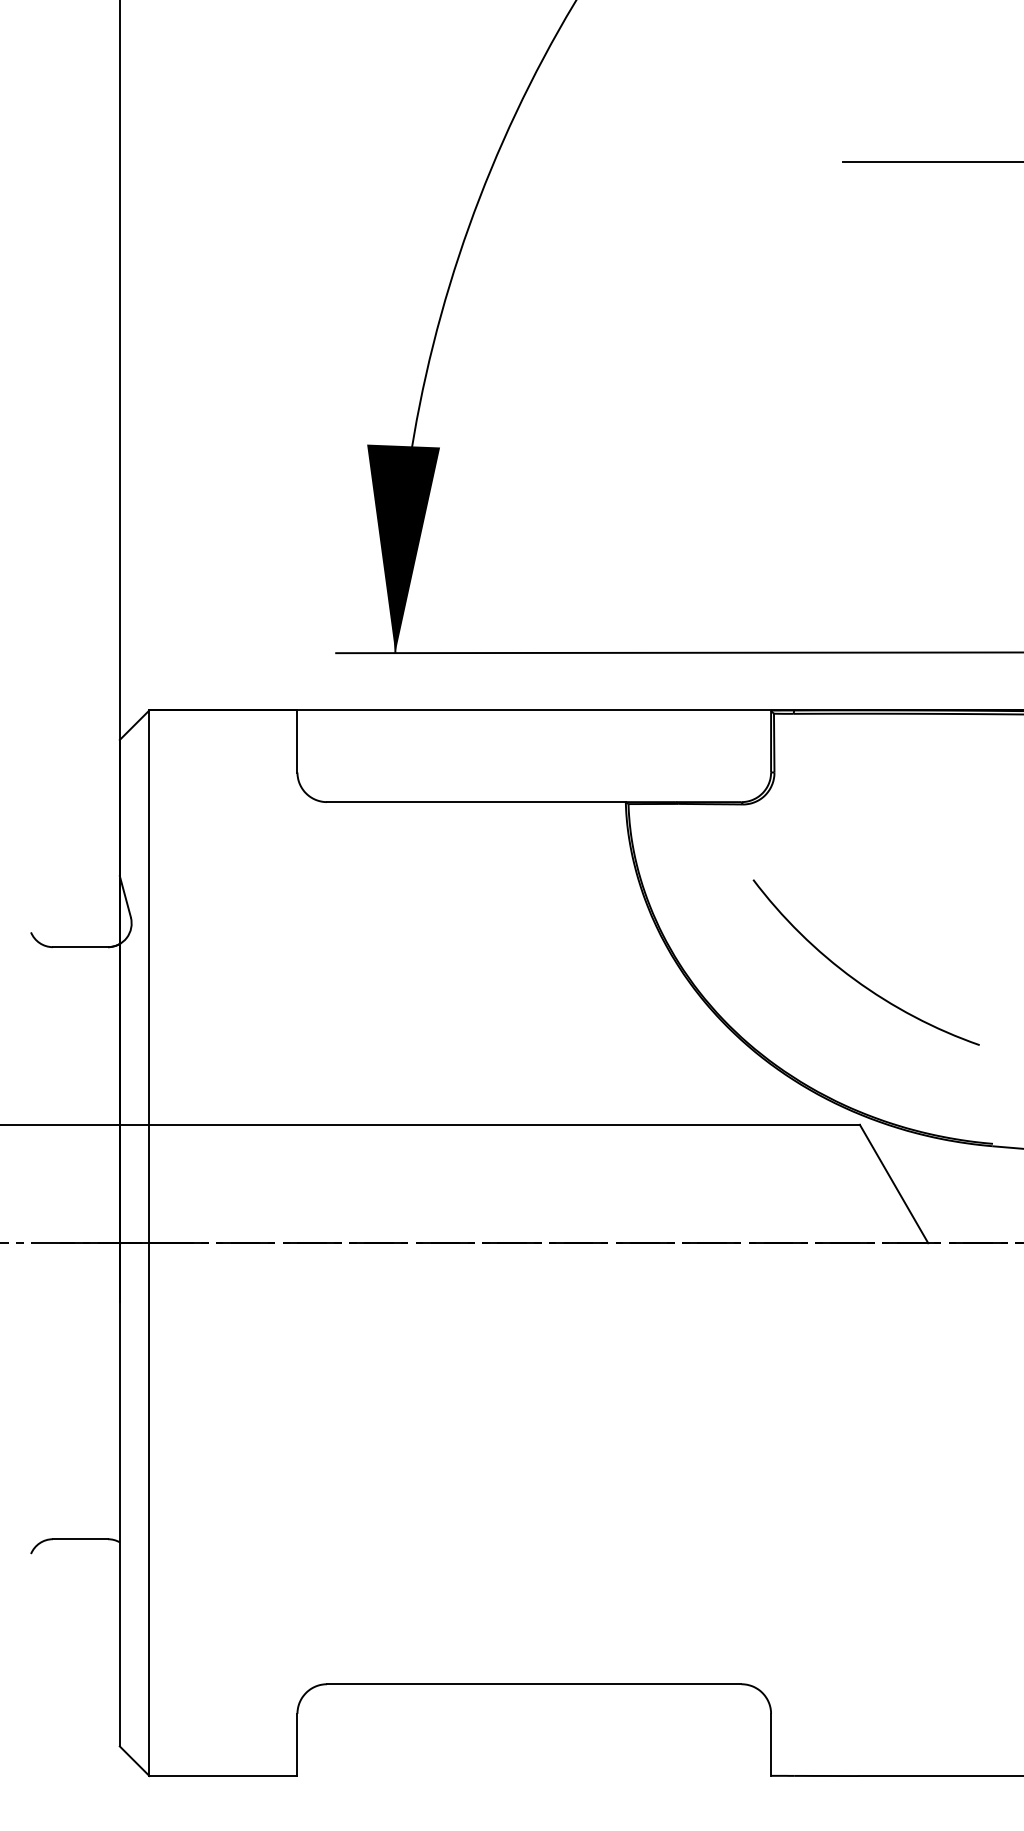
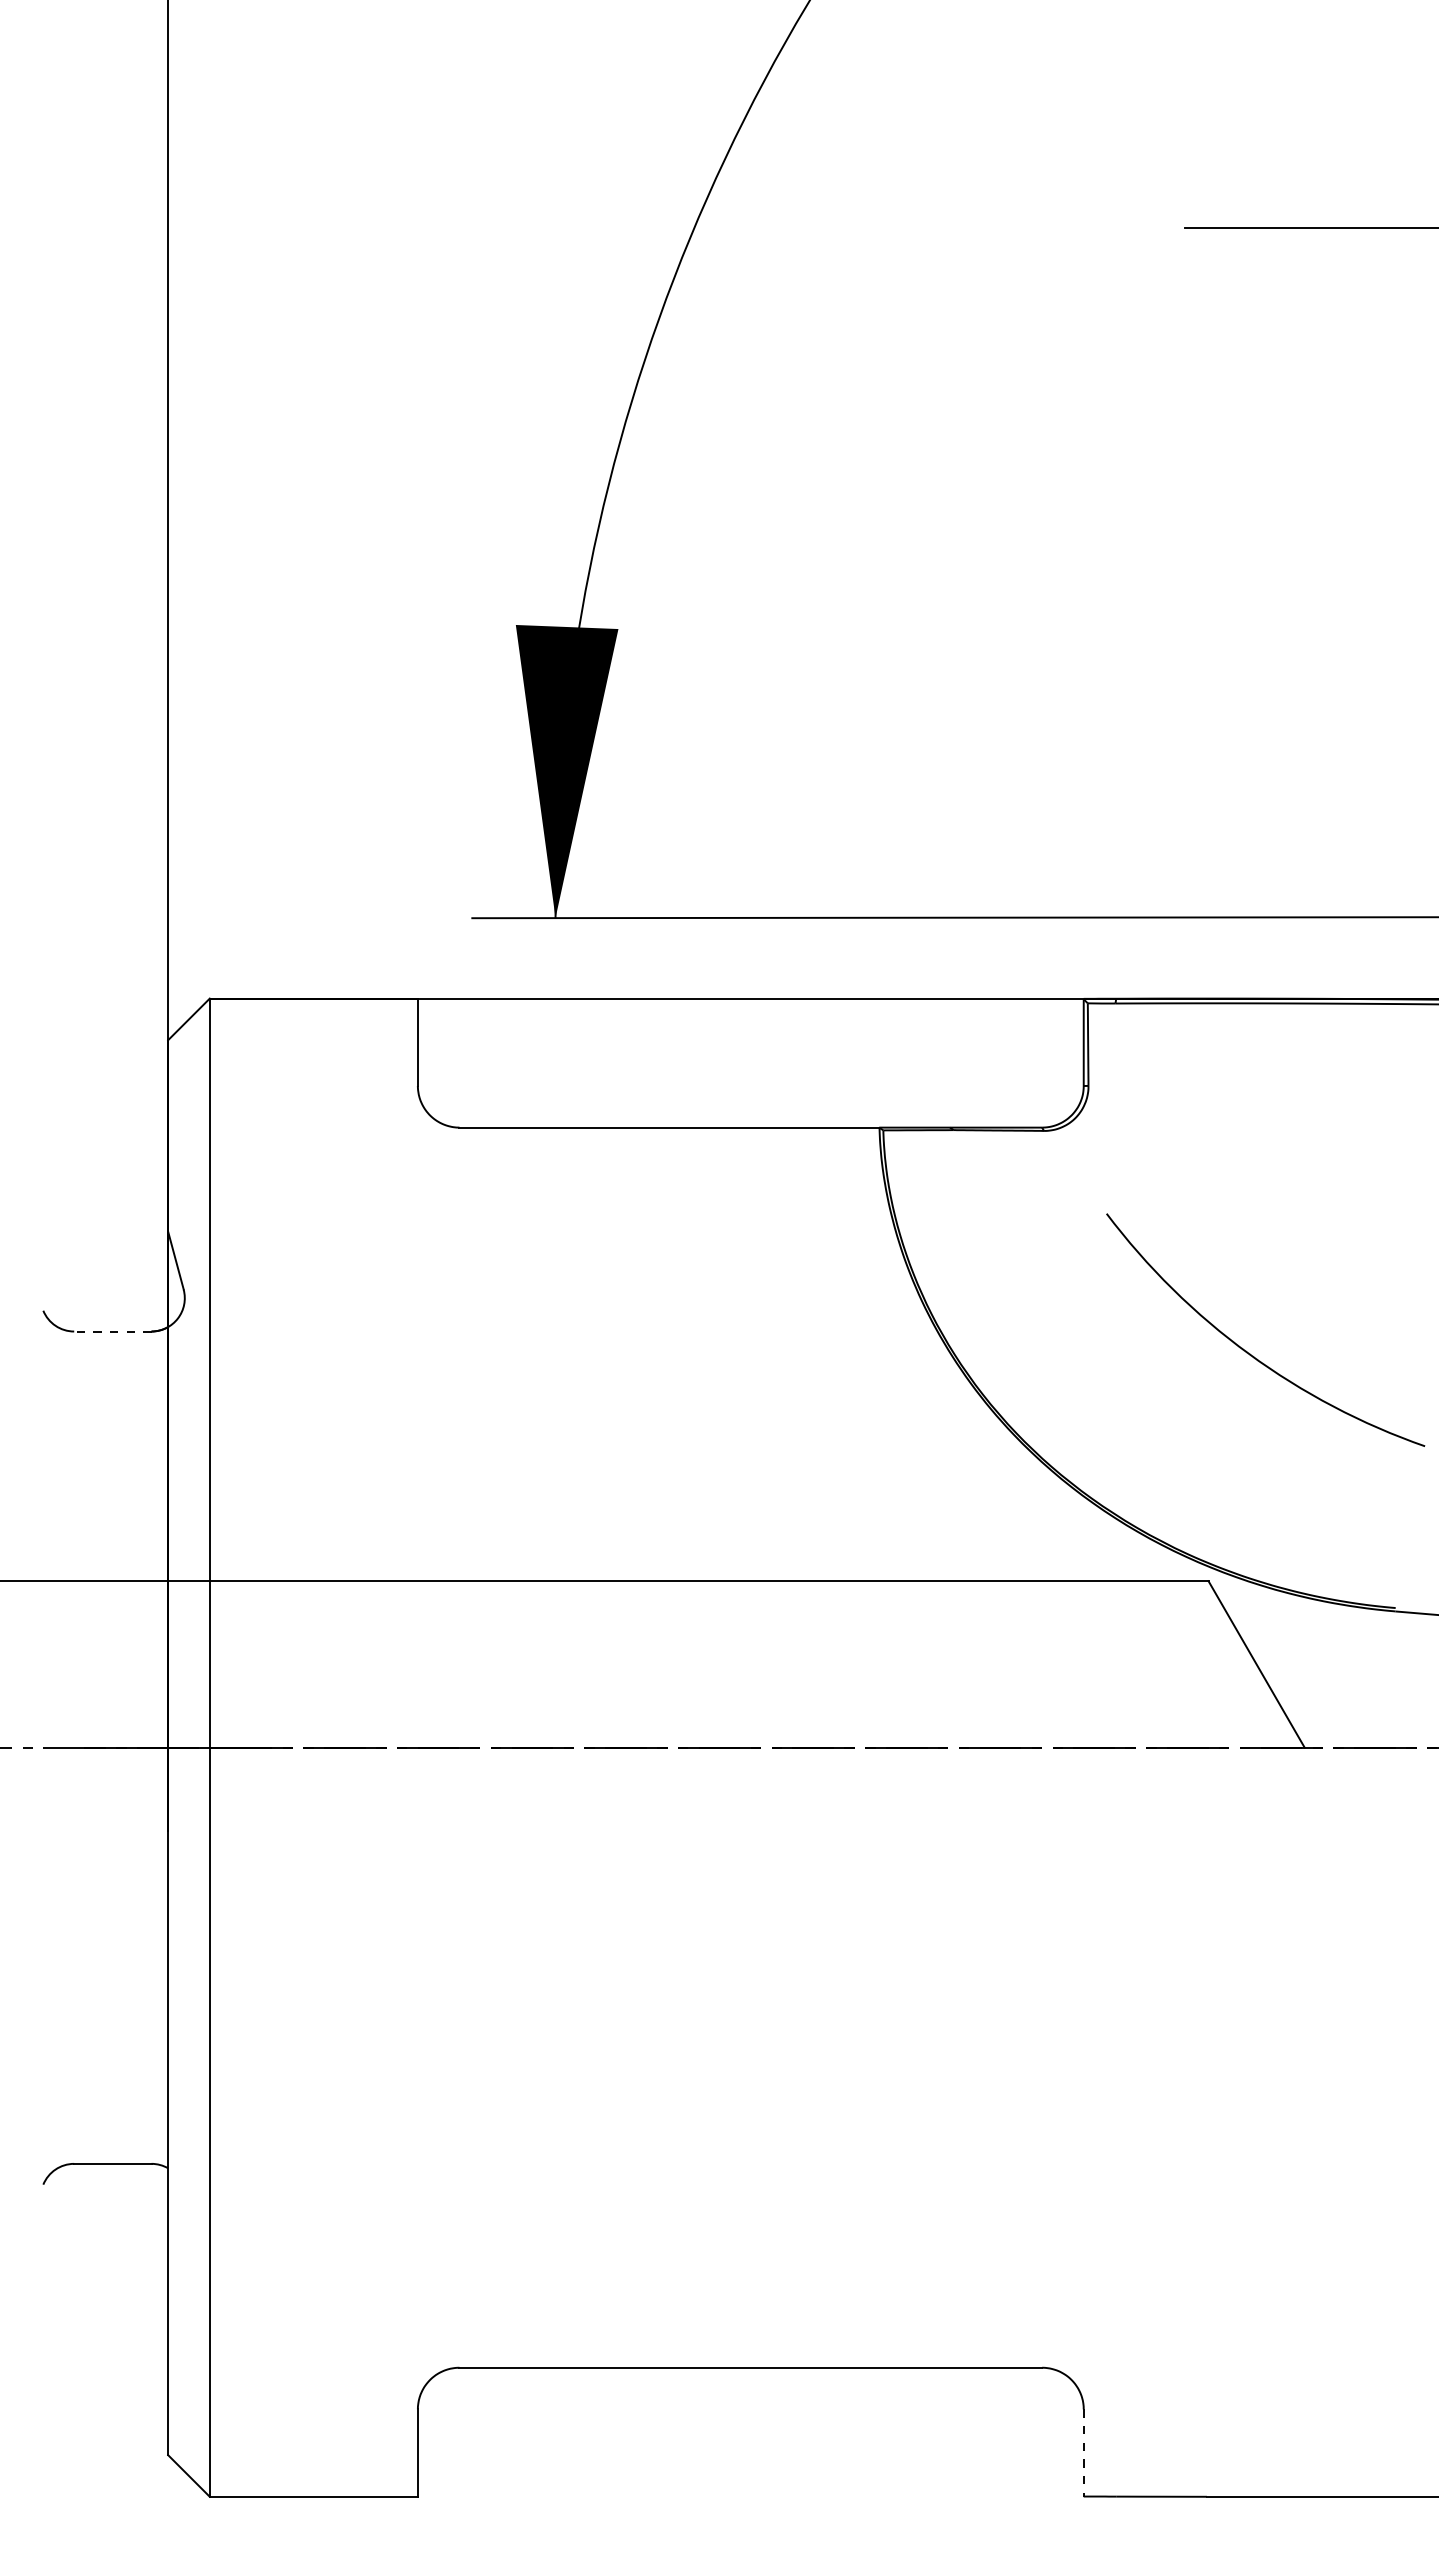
line: (80, 947) -> (112, 1331), solid -> dashed
curve: (855, 979) -> (1250, 1353), moved
line: (770, 1744) -> (1083, 2452), solid -> dashed

